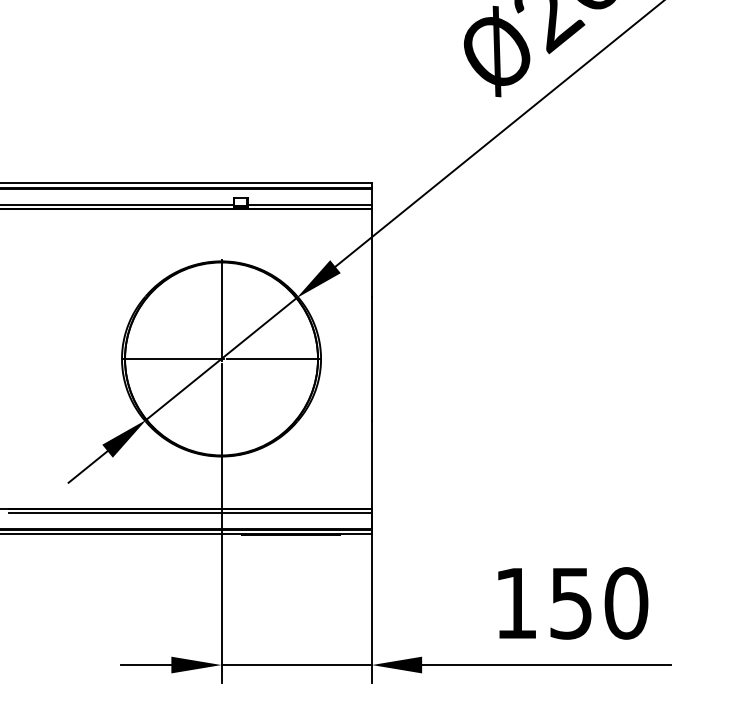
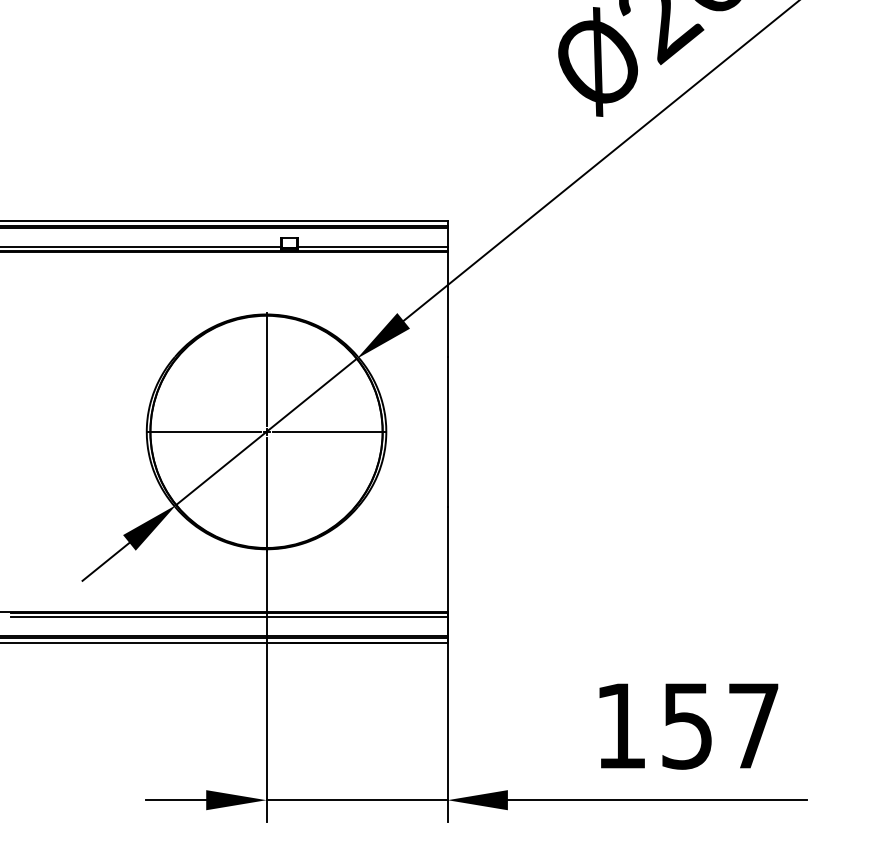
text: (626, 603) -> (753, 726), 150 -> 157

